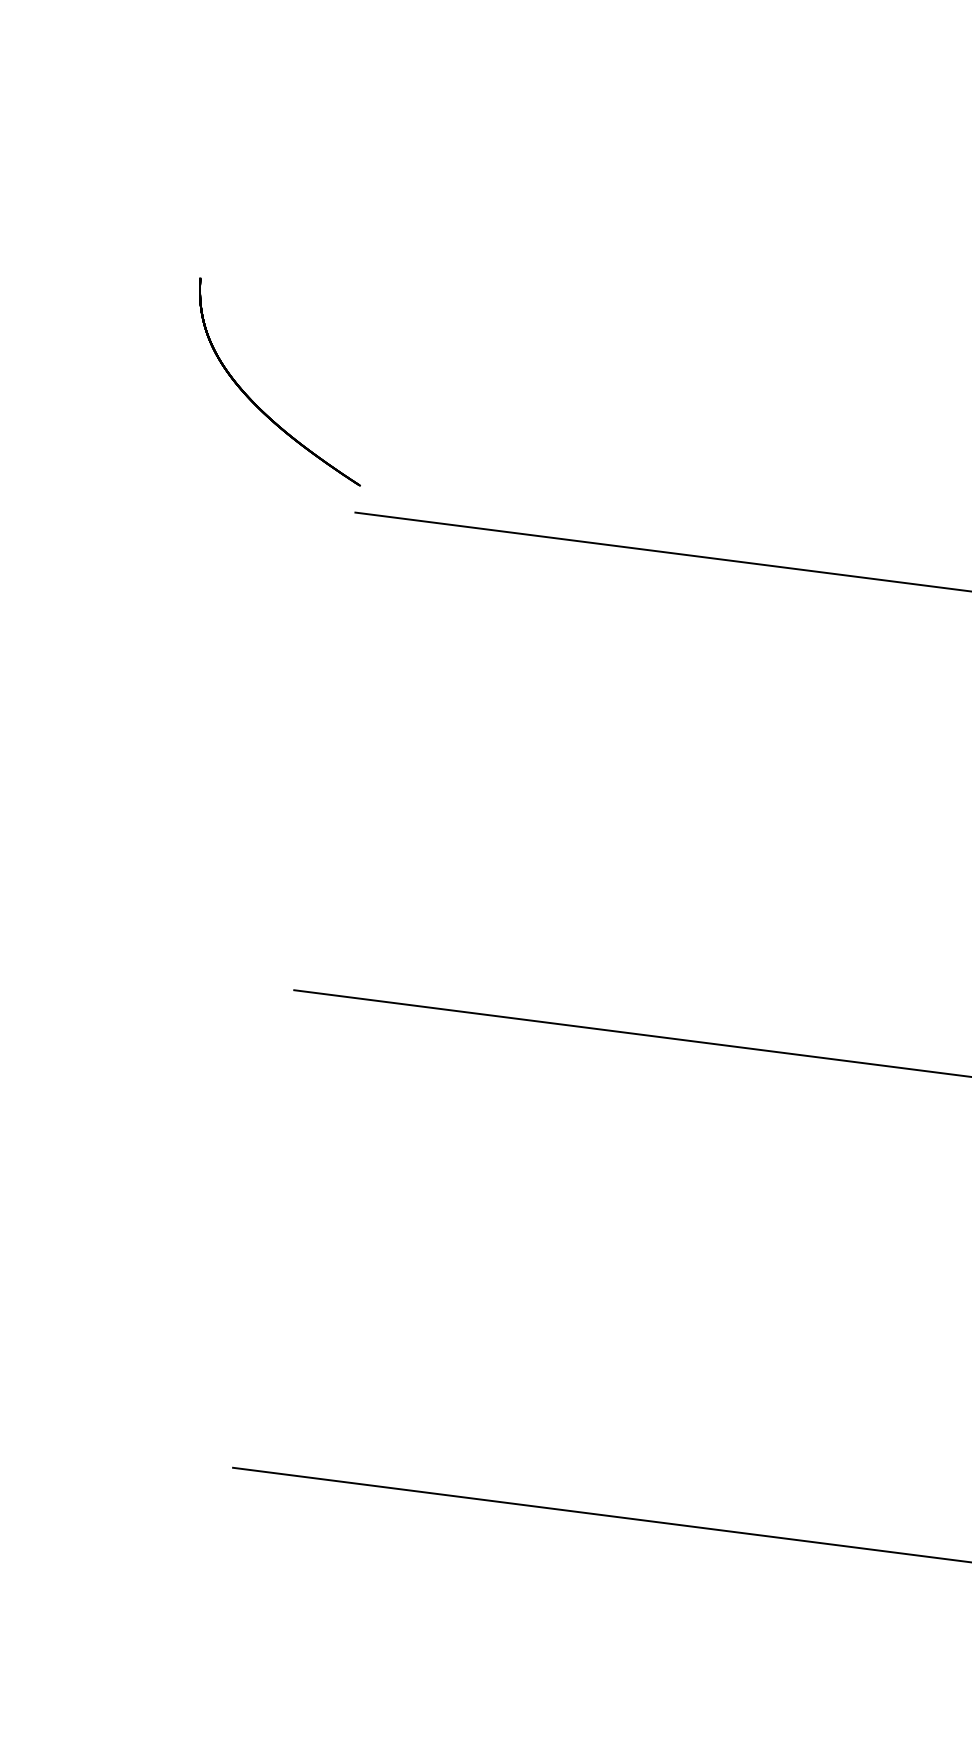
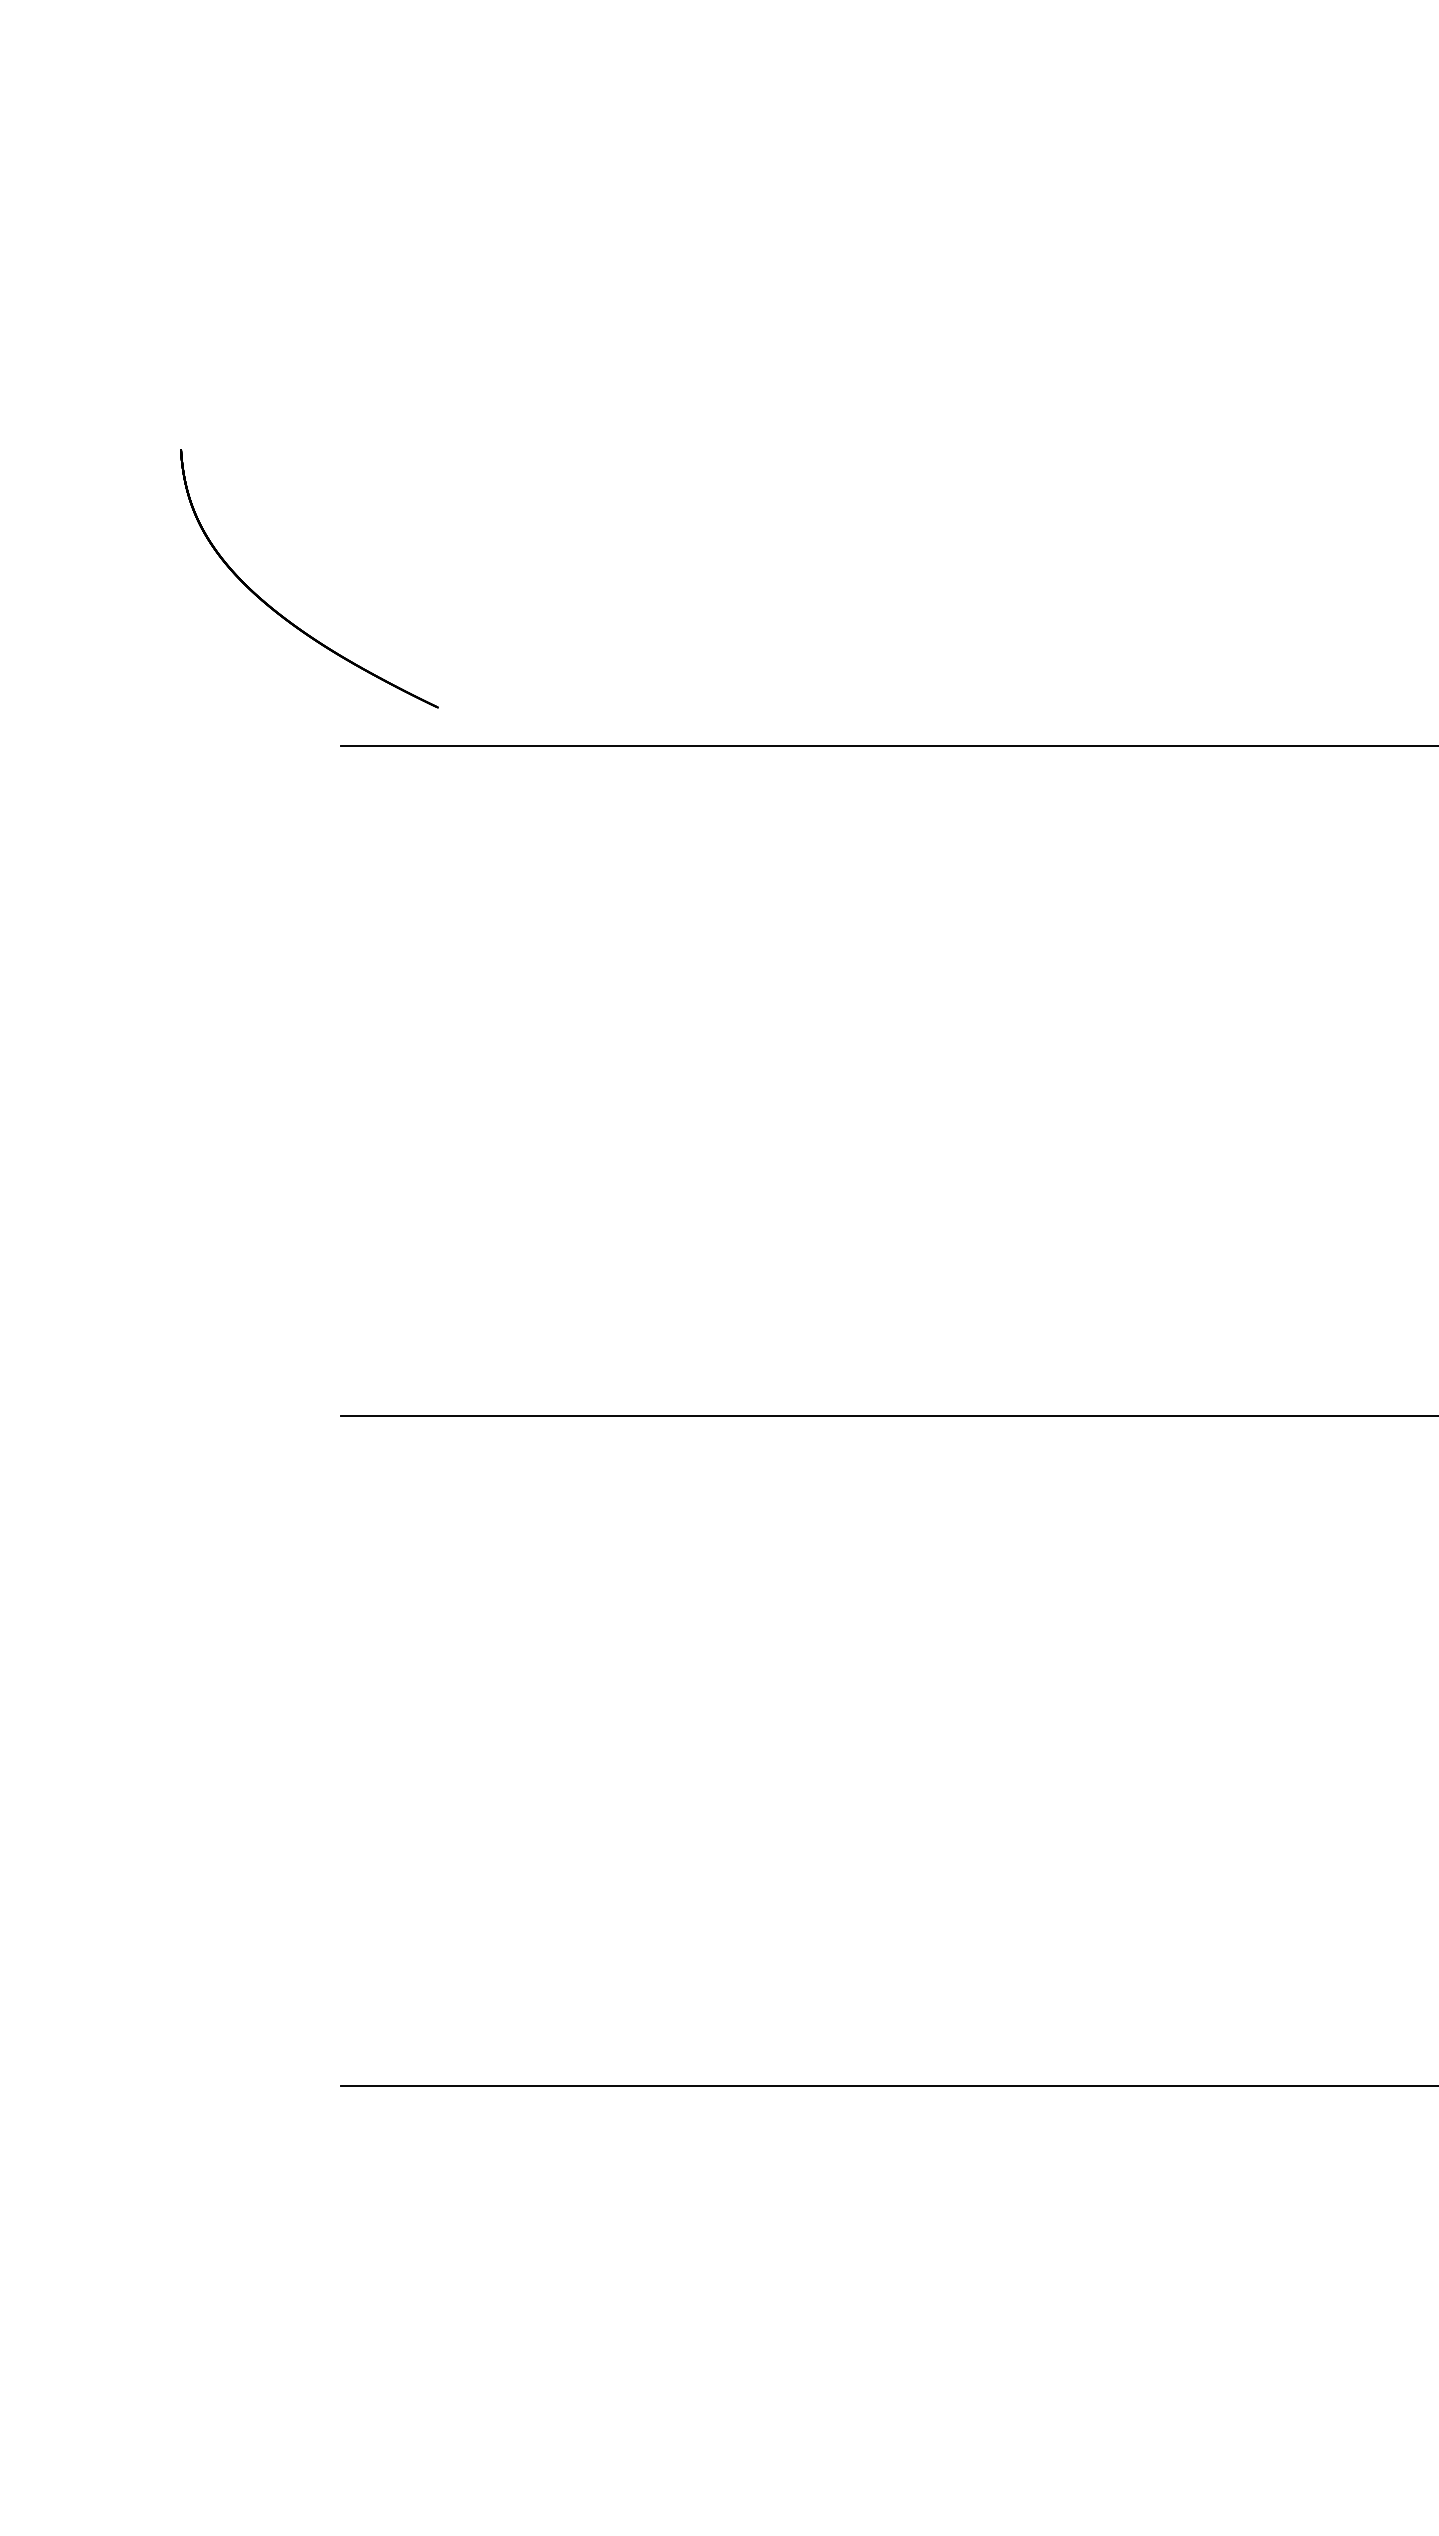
part: (256, 404) -> (280, 613), moved

